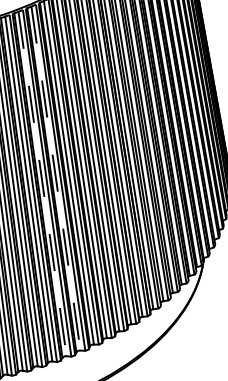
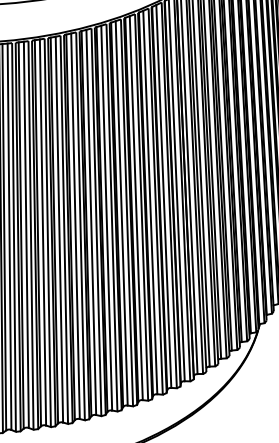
line: (55, 178) -> (106, 218), dashed -> solid
line: (42, 184) -> (91, 222), dashed -> solid

